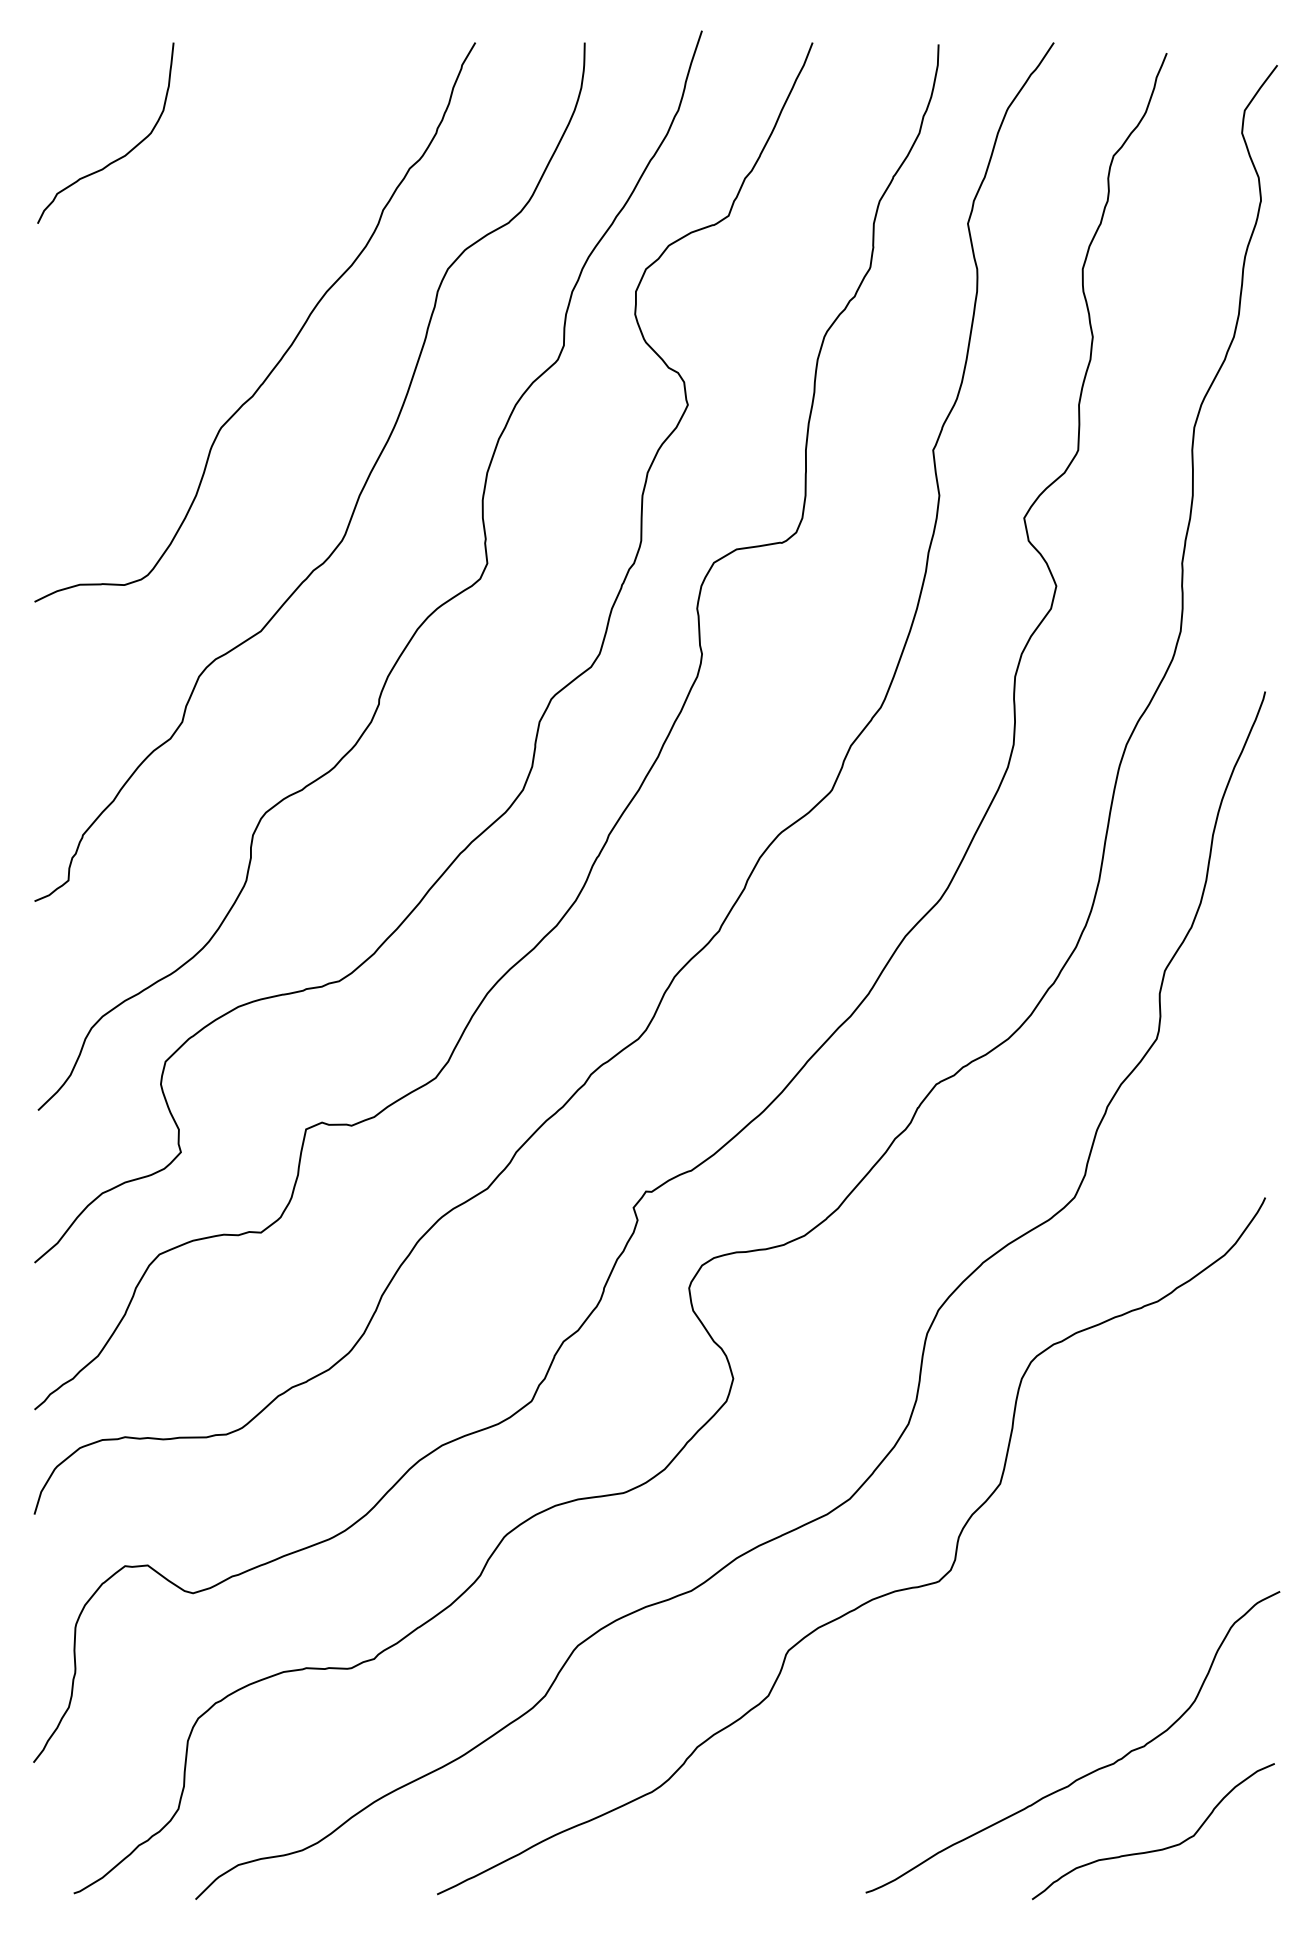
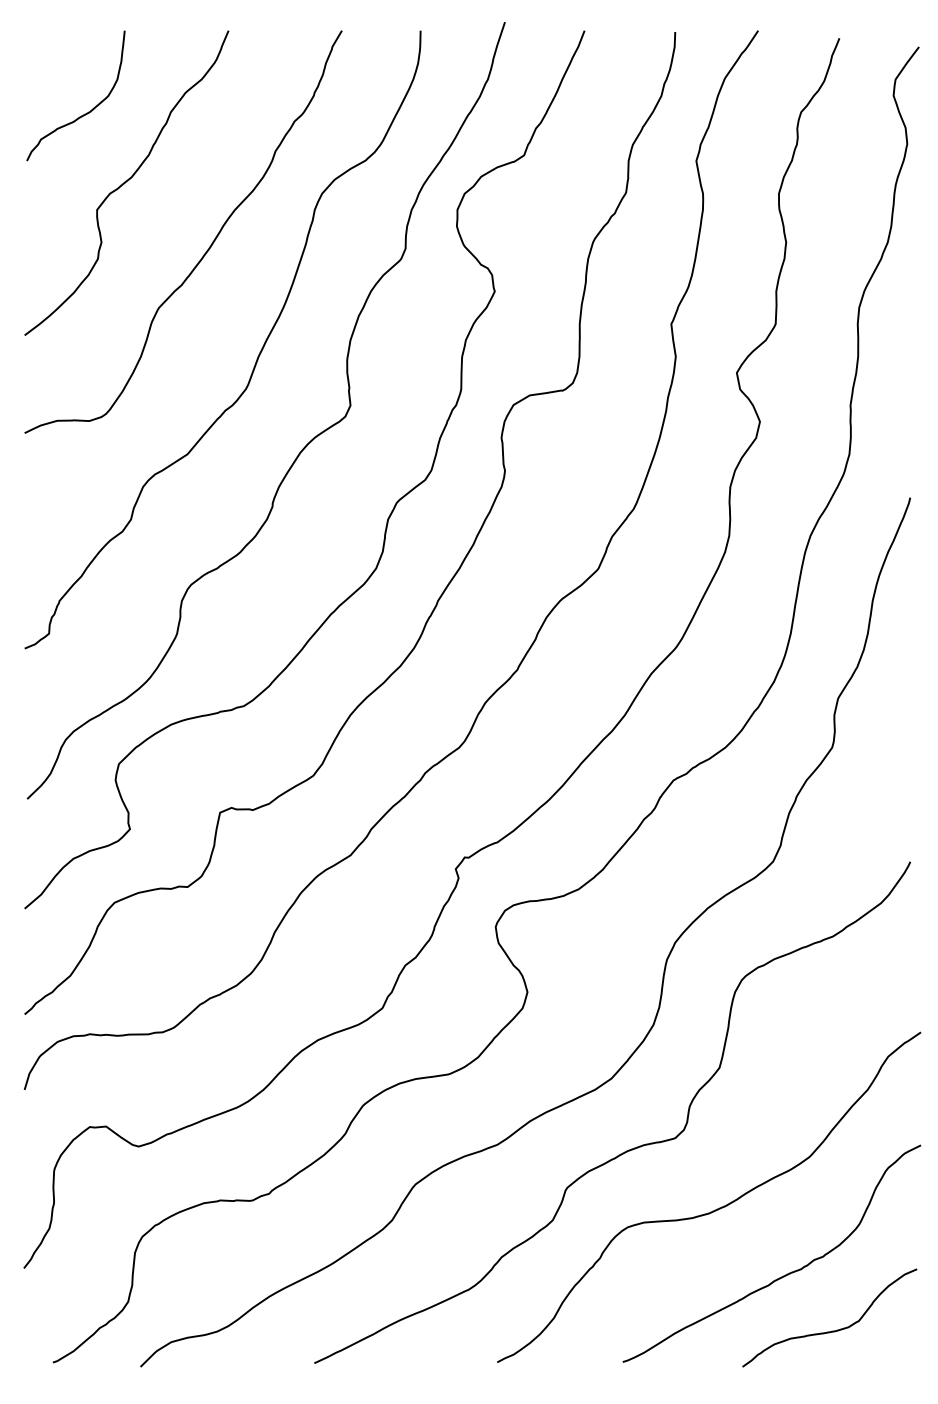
curve: (175, 253) -> (126, 182), added
curve: (993, 1681) -> (714, 1210), added

